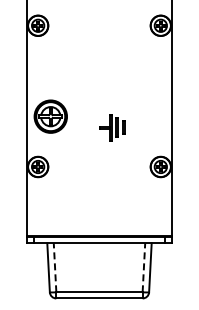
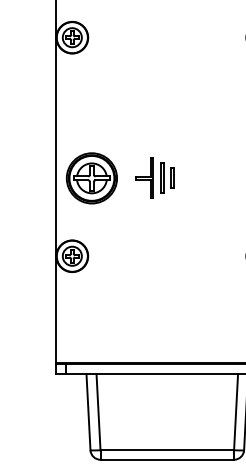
part: (112, 127) -> (154, 178), moved
line: (55, 267) -> (99, 411), dashed -> solid
line: (143, 267) -> (235, 411), dashed -> solid

